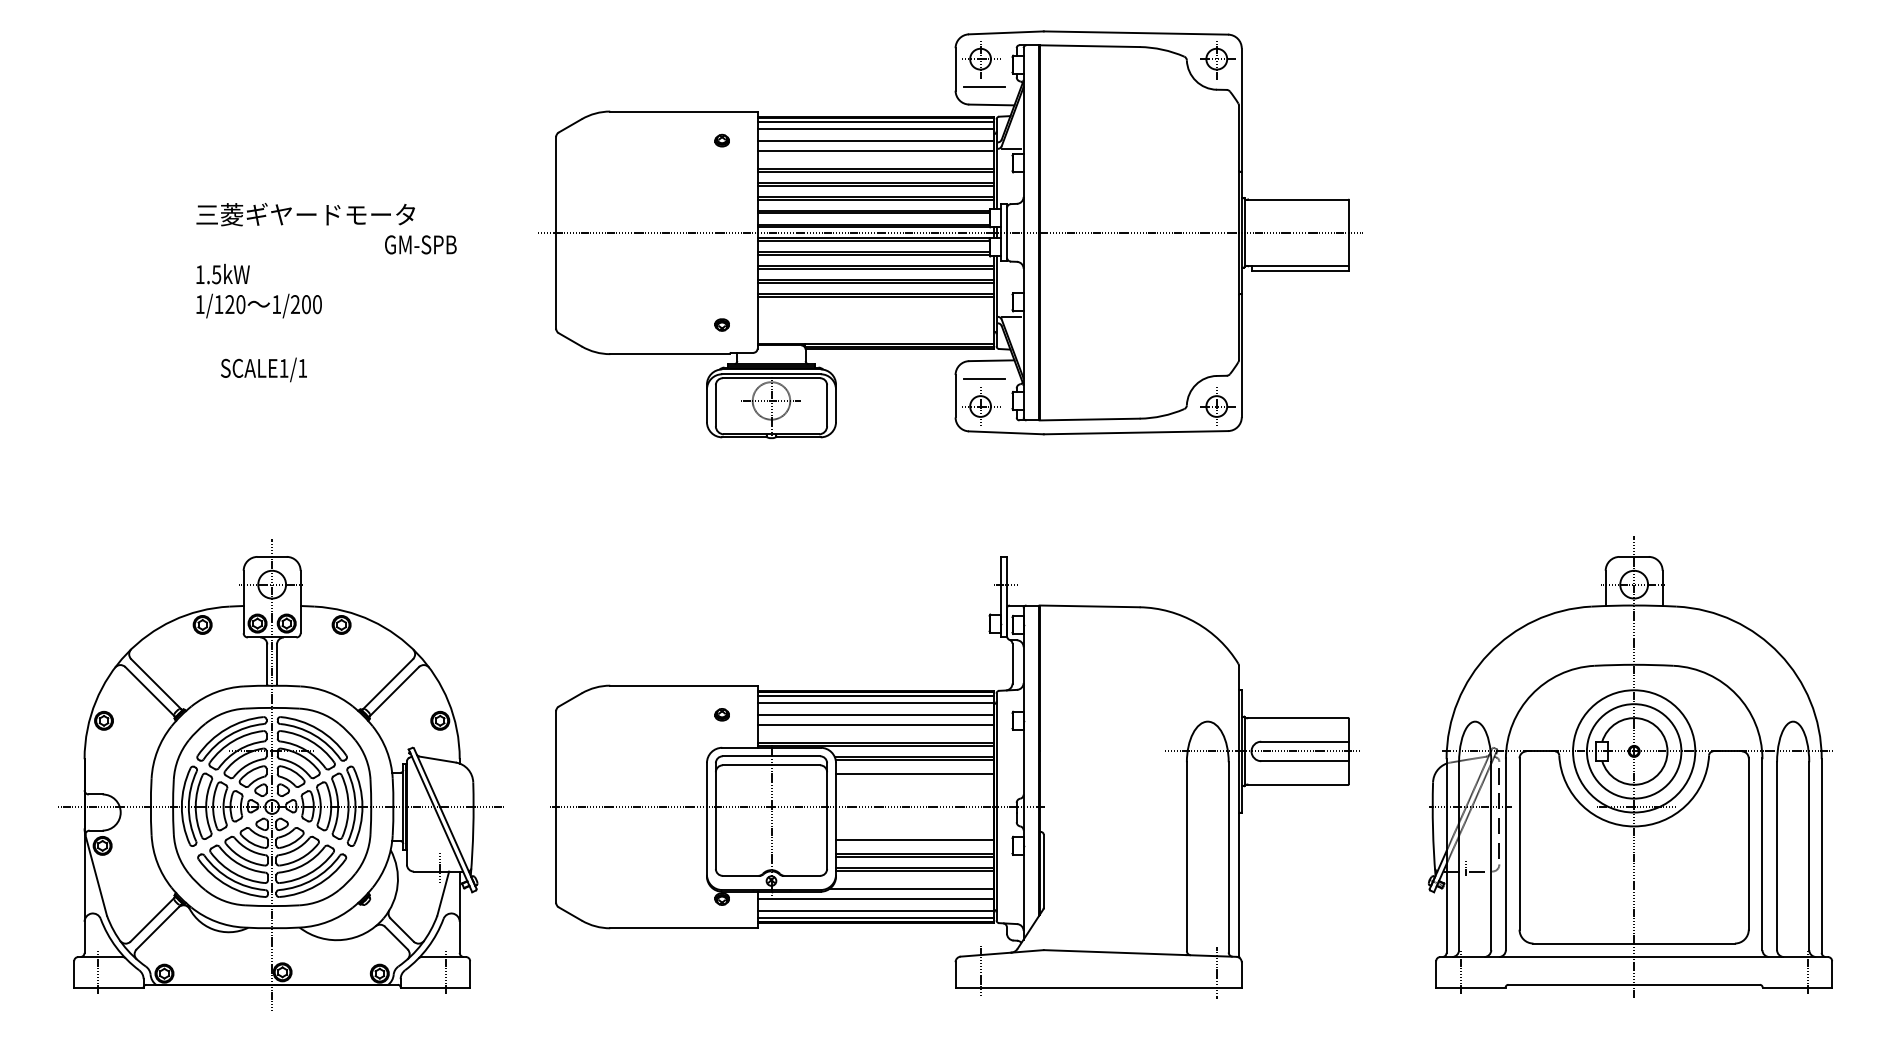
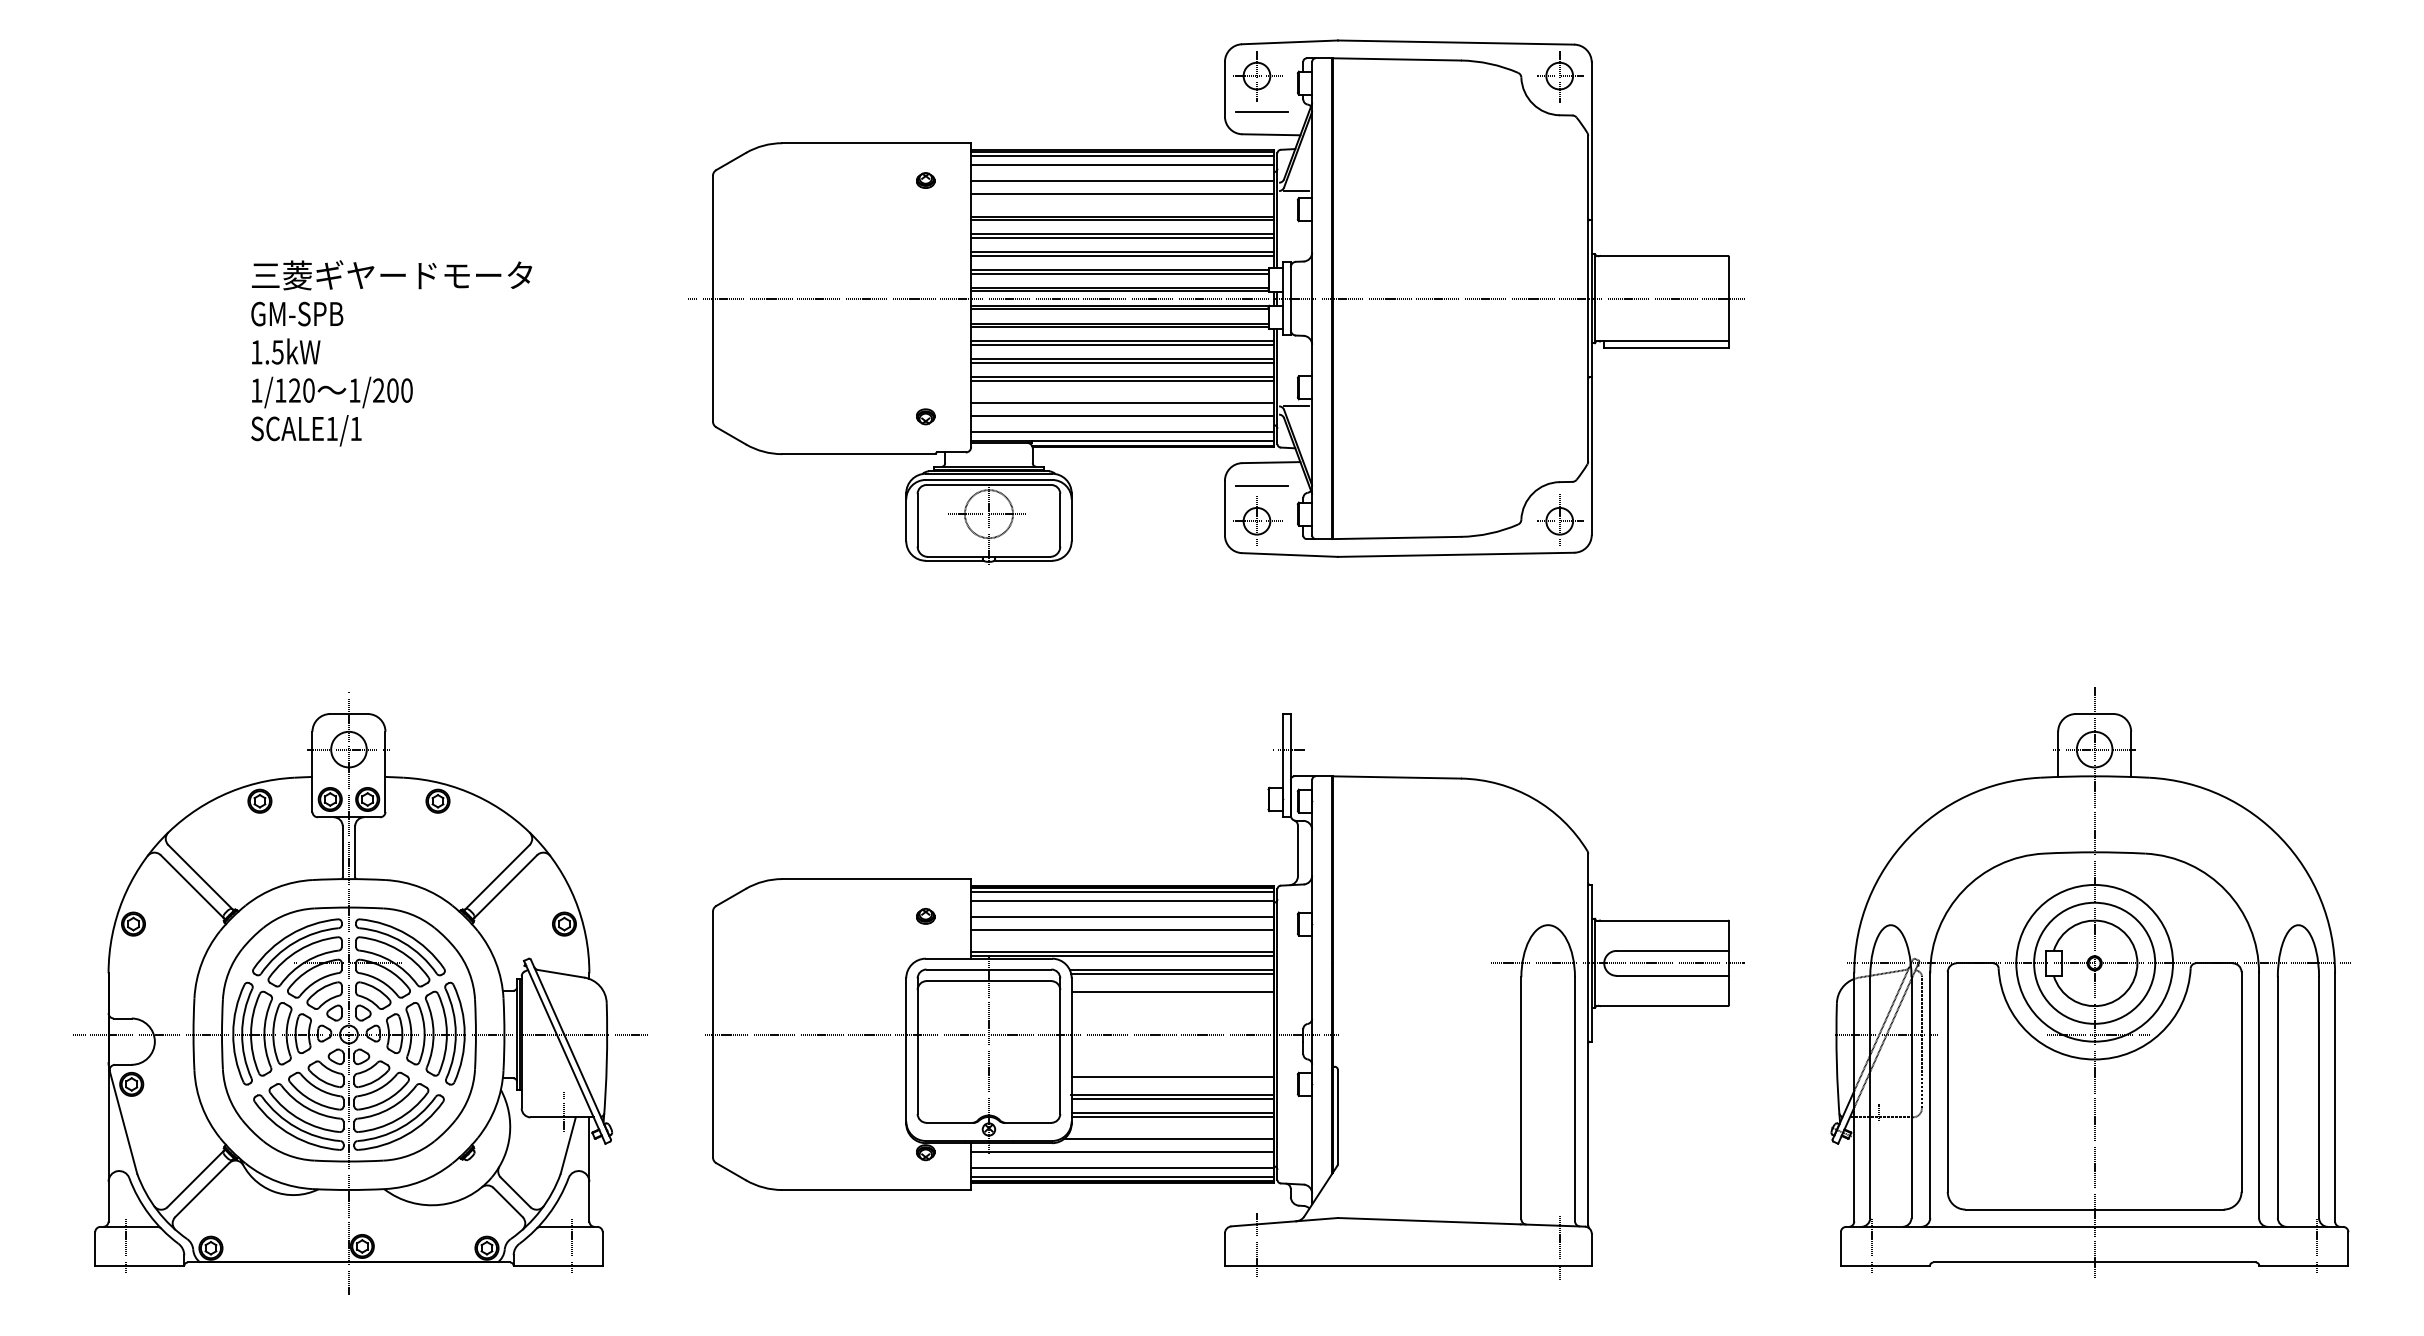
text: (420, 244) -> (296, 313), moved
line: (875, 314) -> (1122, 403), added
line: (875, 324) -> (1122, 416), added
line: (875, 337) -> (1122, 432), added
text: (263, 369) -> (305, 430), moved

